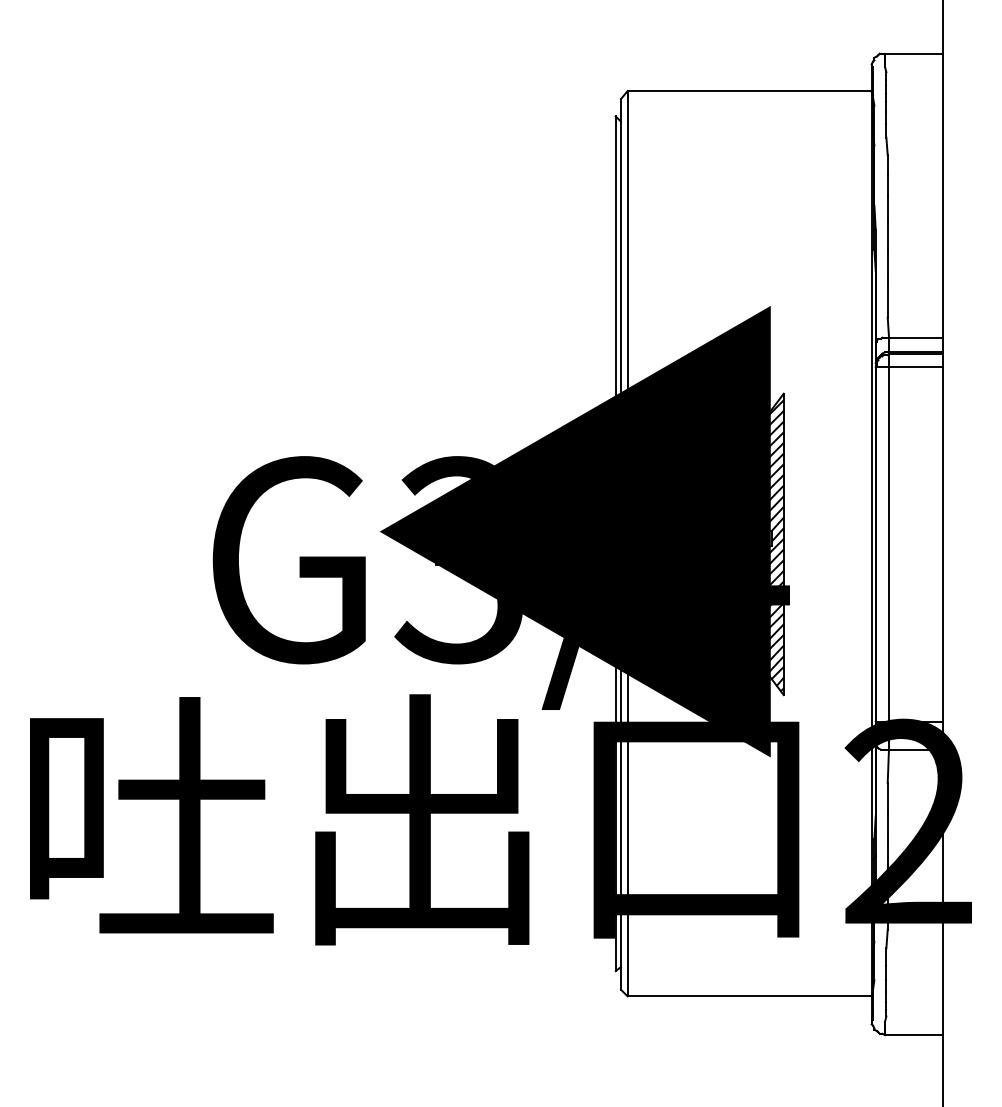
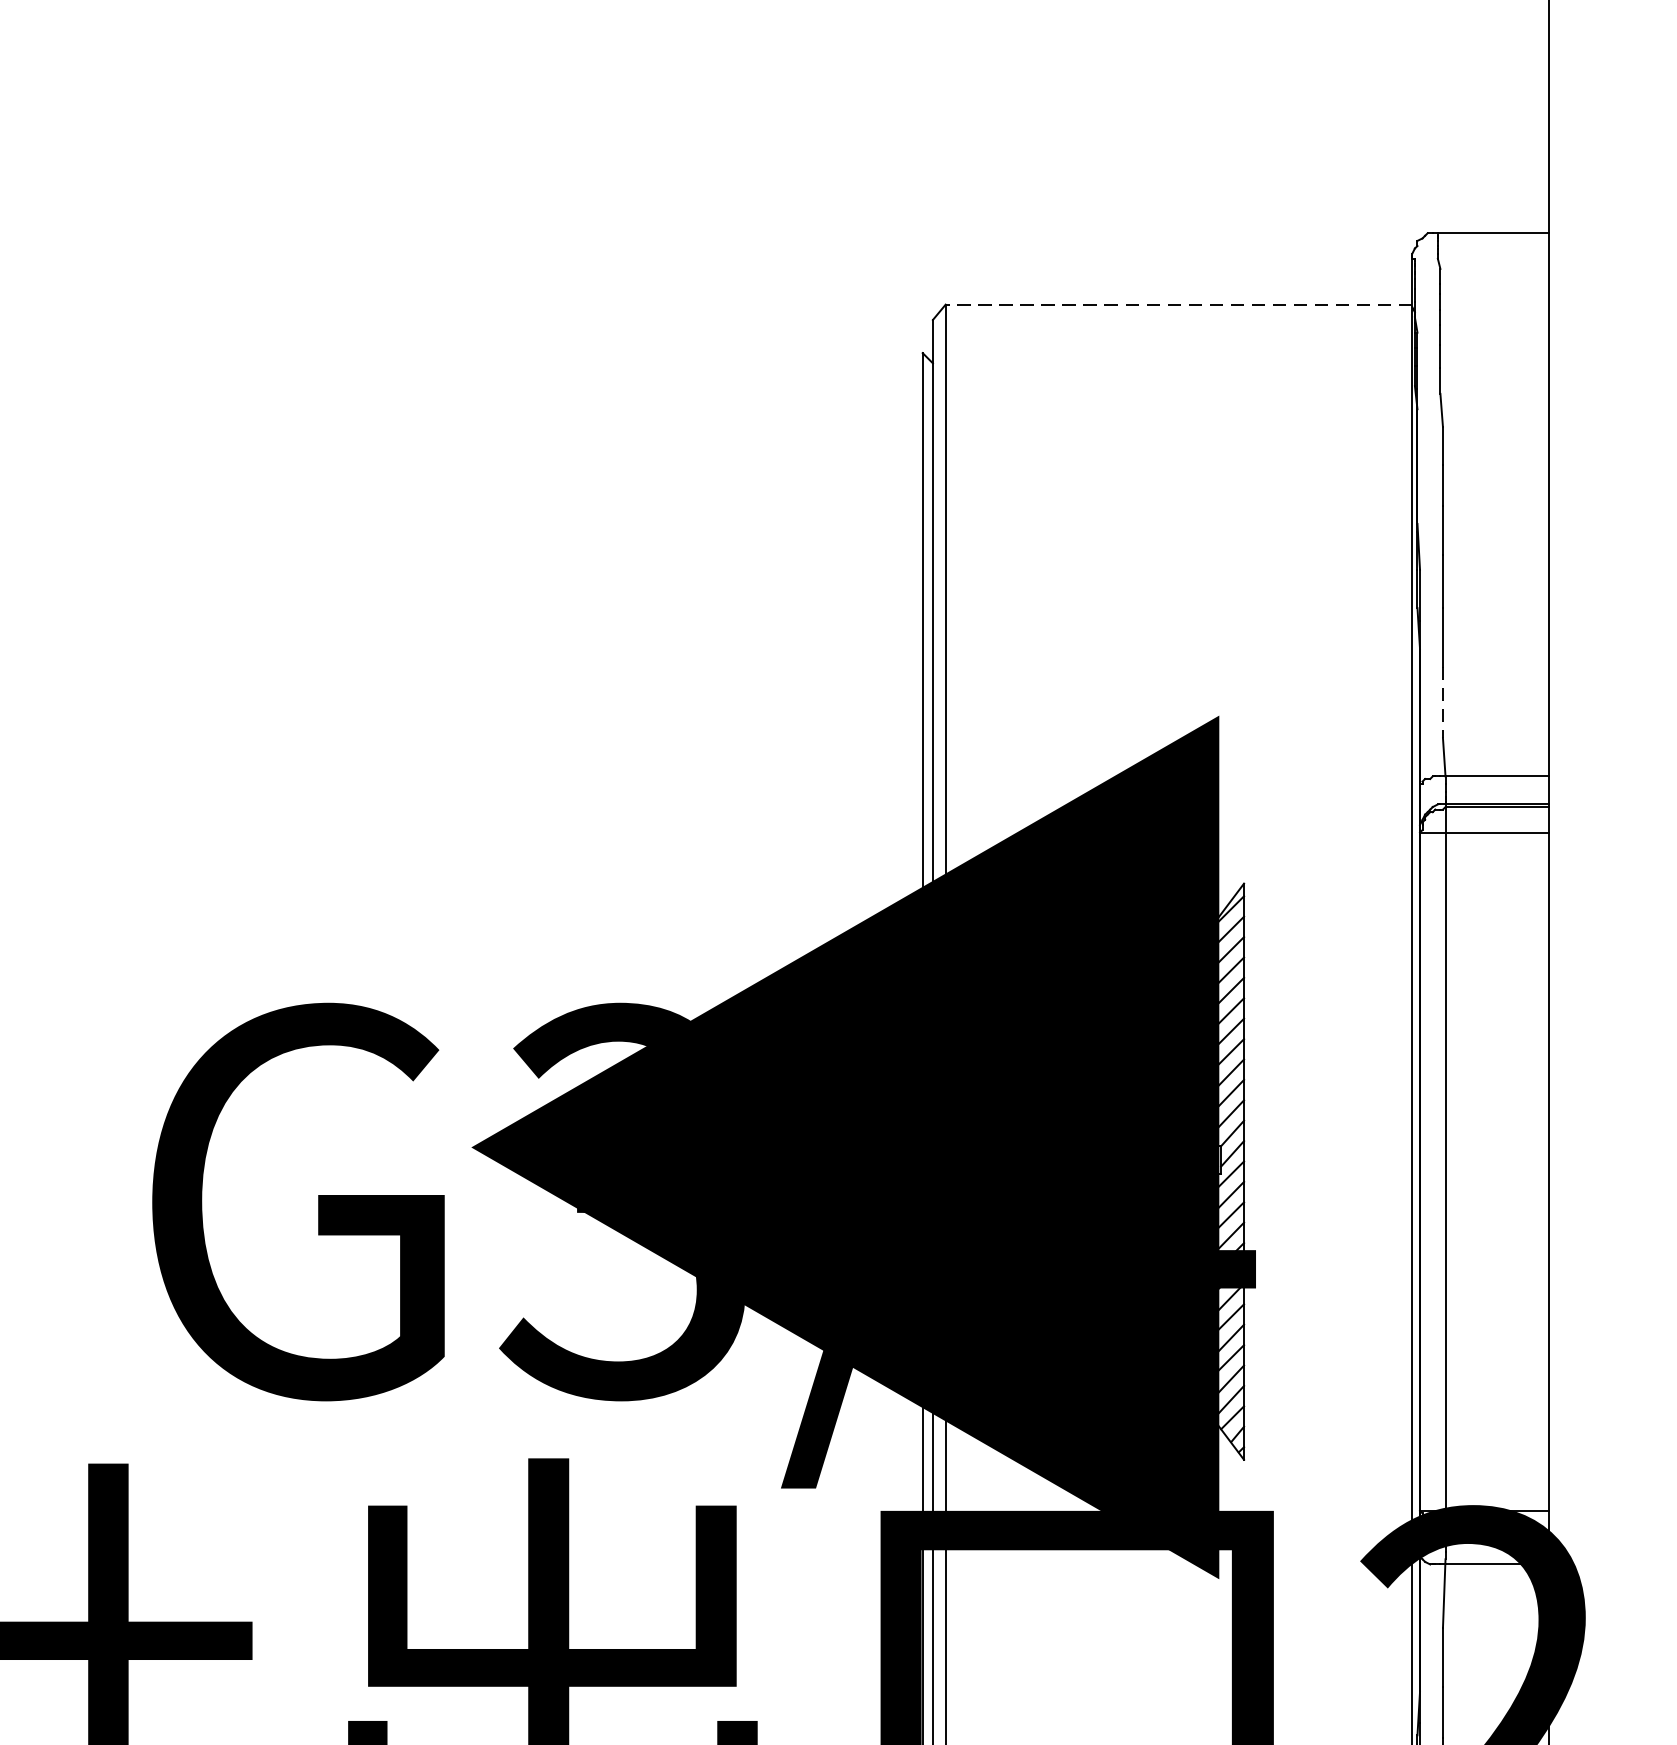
line: (749, 91) -> (1178, 305), solid -> dashed
line: (887, 299) -> (1442, 703), solid -> dashed

